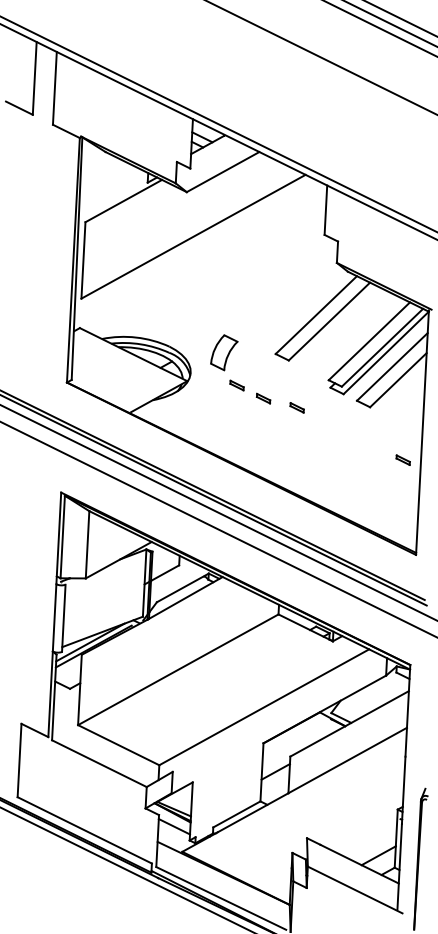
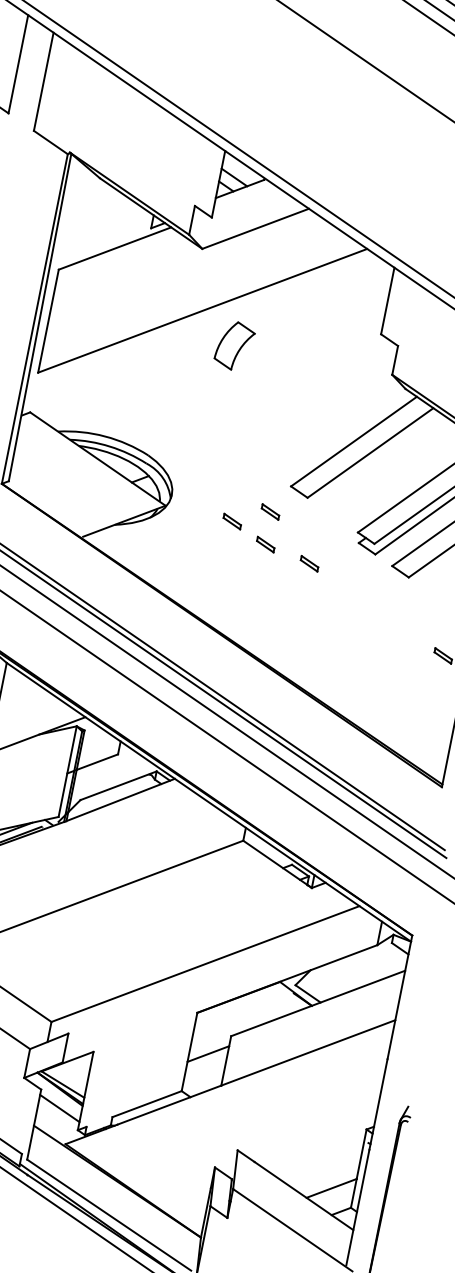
part: (224, 352) -> (235, 345), moved
part: (263, 374) -> (270, 511), added

